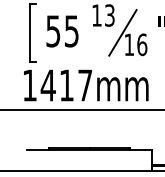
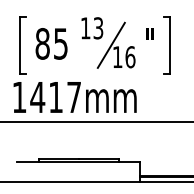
text: (53, 30) -> (42, 43), 55 -> 85

